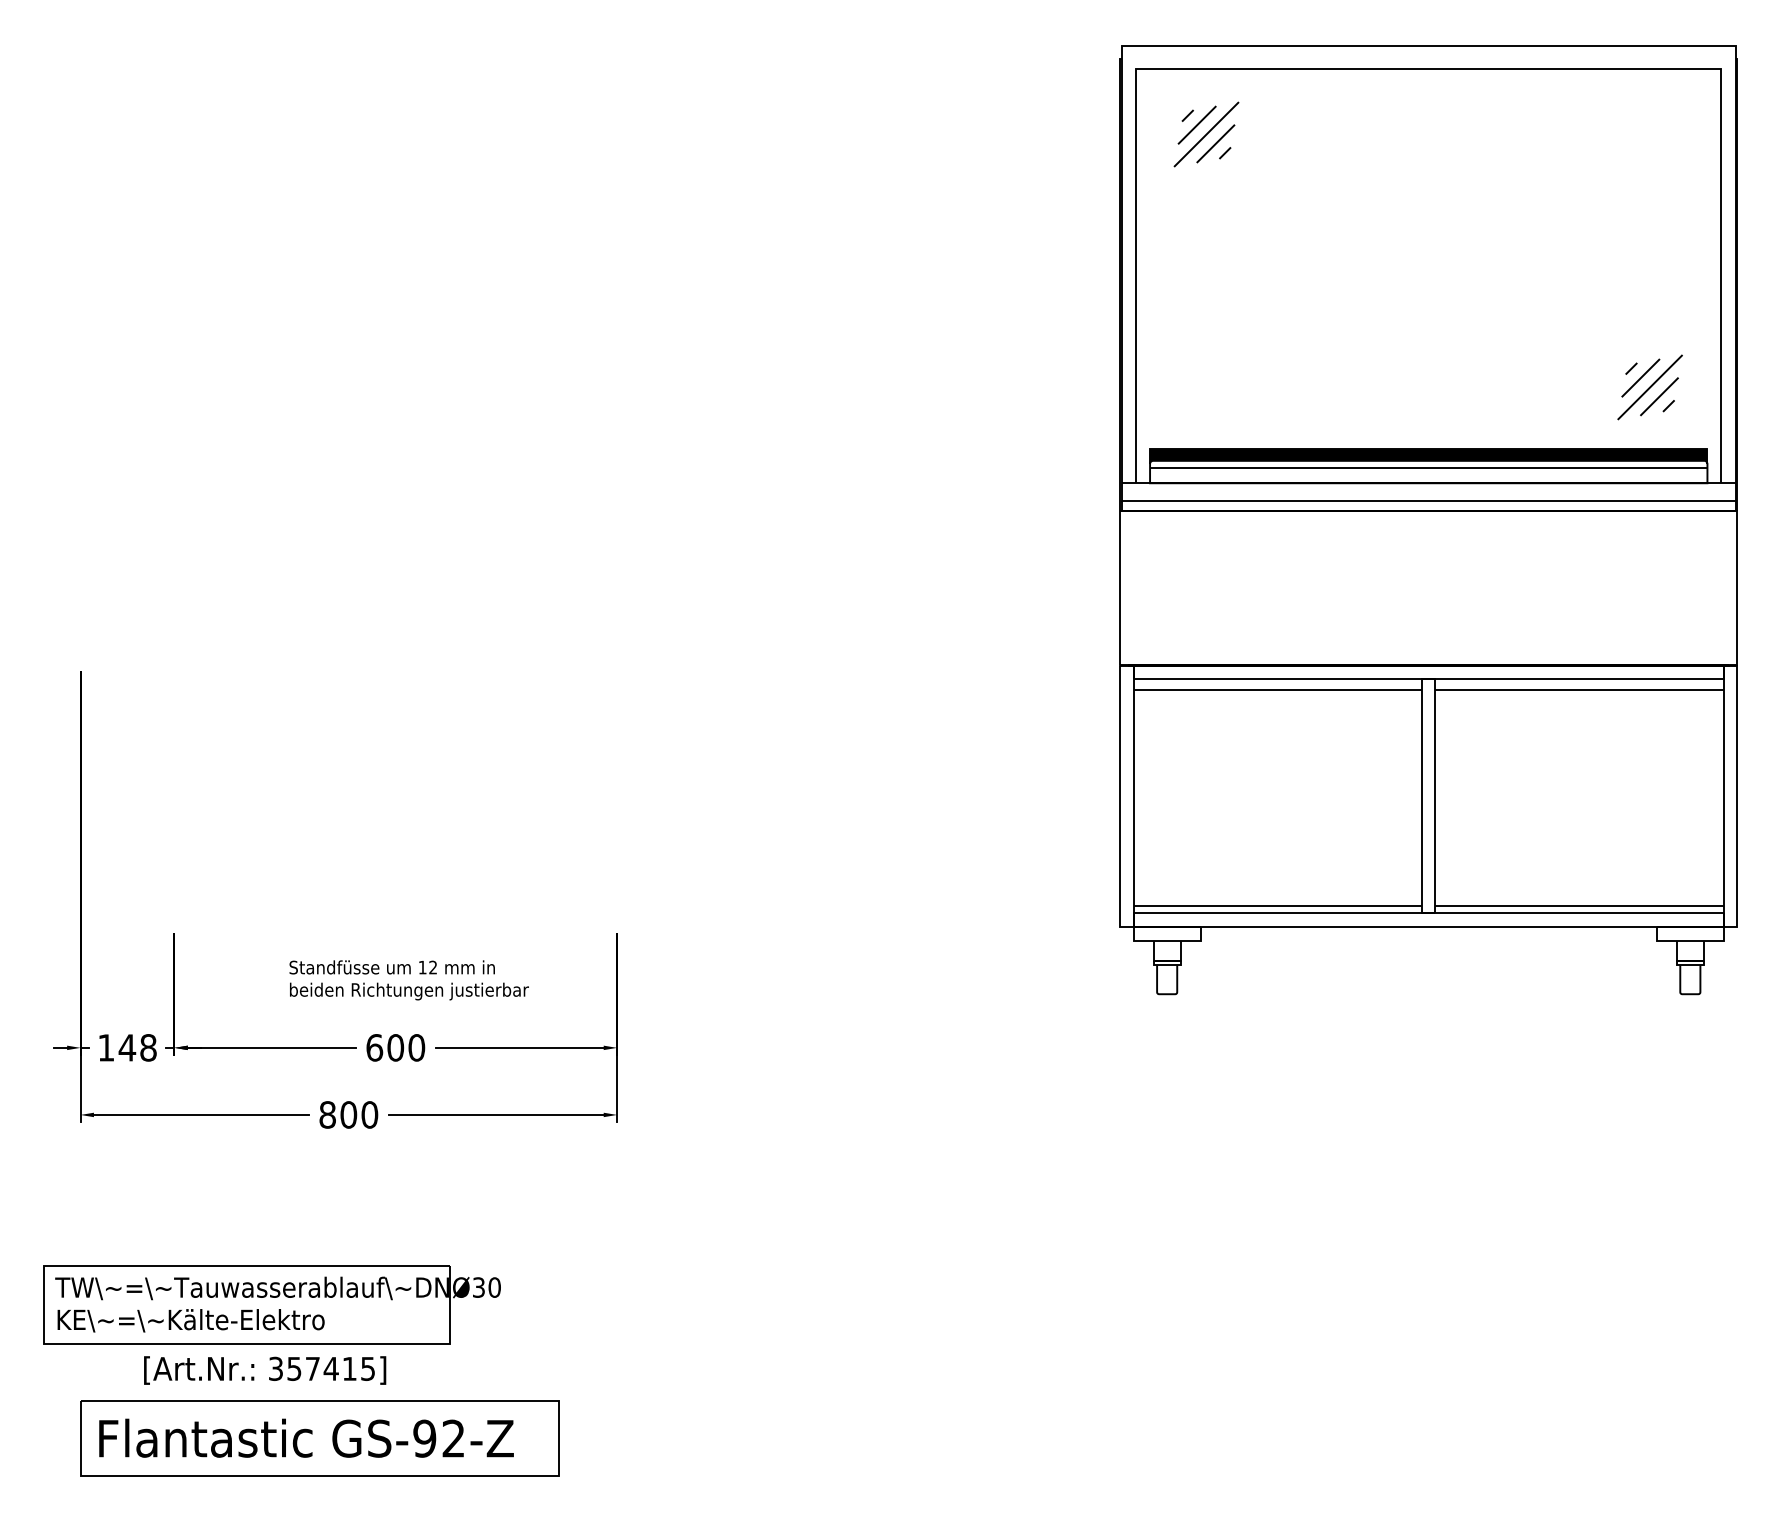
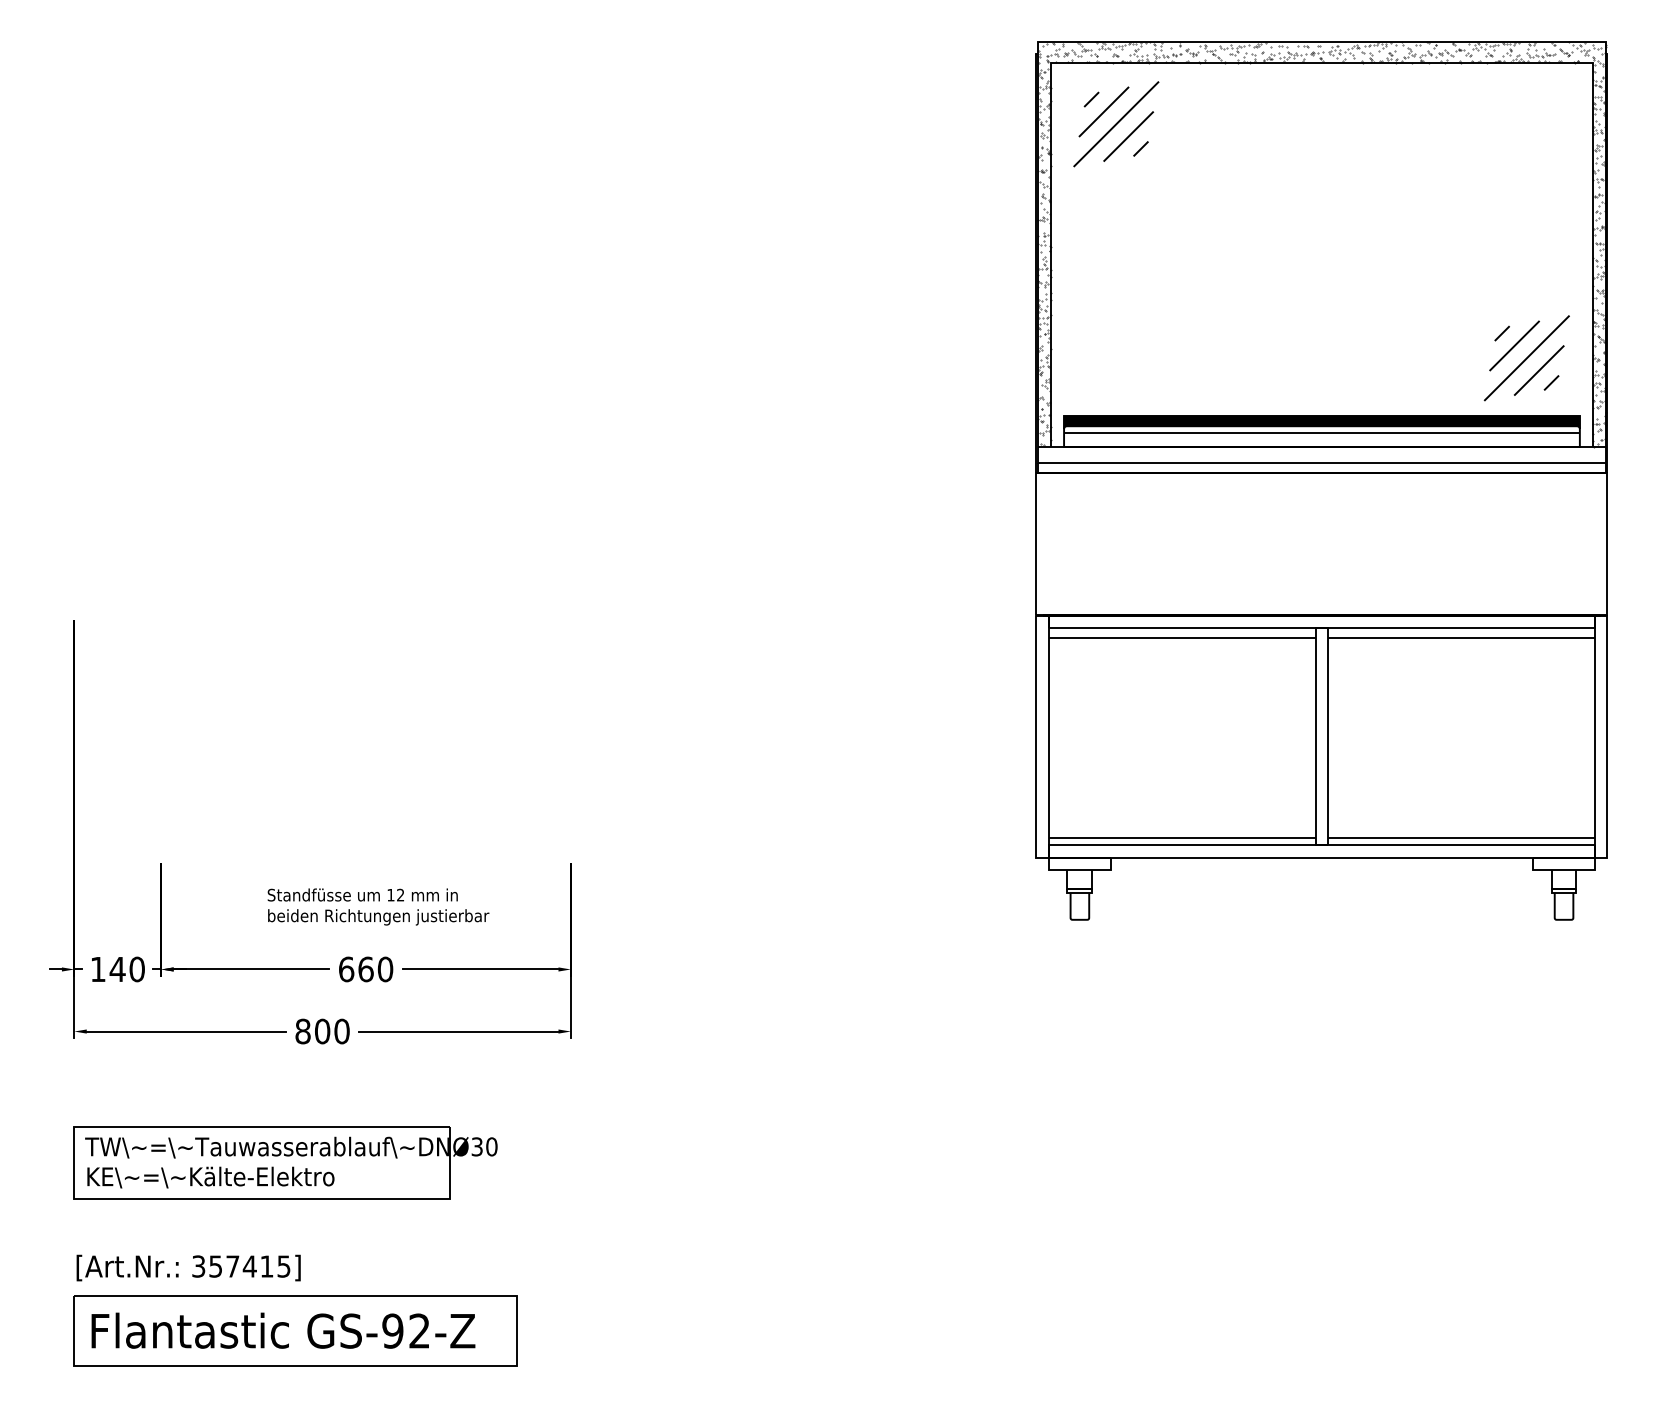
part: (1206, 134) -> (1116, 124), size x1.43
hatch: (1428, 264) -> (1321, 244), added
part: (1649, 387) -> (1526, 358), size x1.43
text: (148, 1047) -> (137, 969), 148 -> 140
text: (395, 1047) -> (365, 969), 600 -> 660
part: (271, 1304) -> (285, 1162), moved
text: (265, 1370) -> (189, 1268), moved

